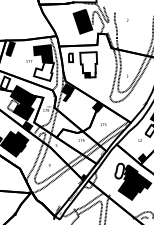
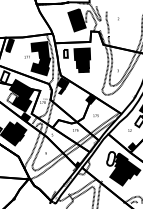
fill: (88, 64) -> (82, 59), added
fill: (44, 71) -> (41, 66), added

